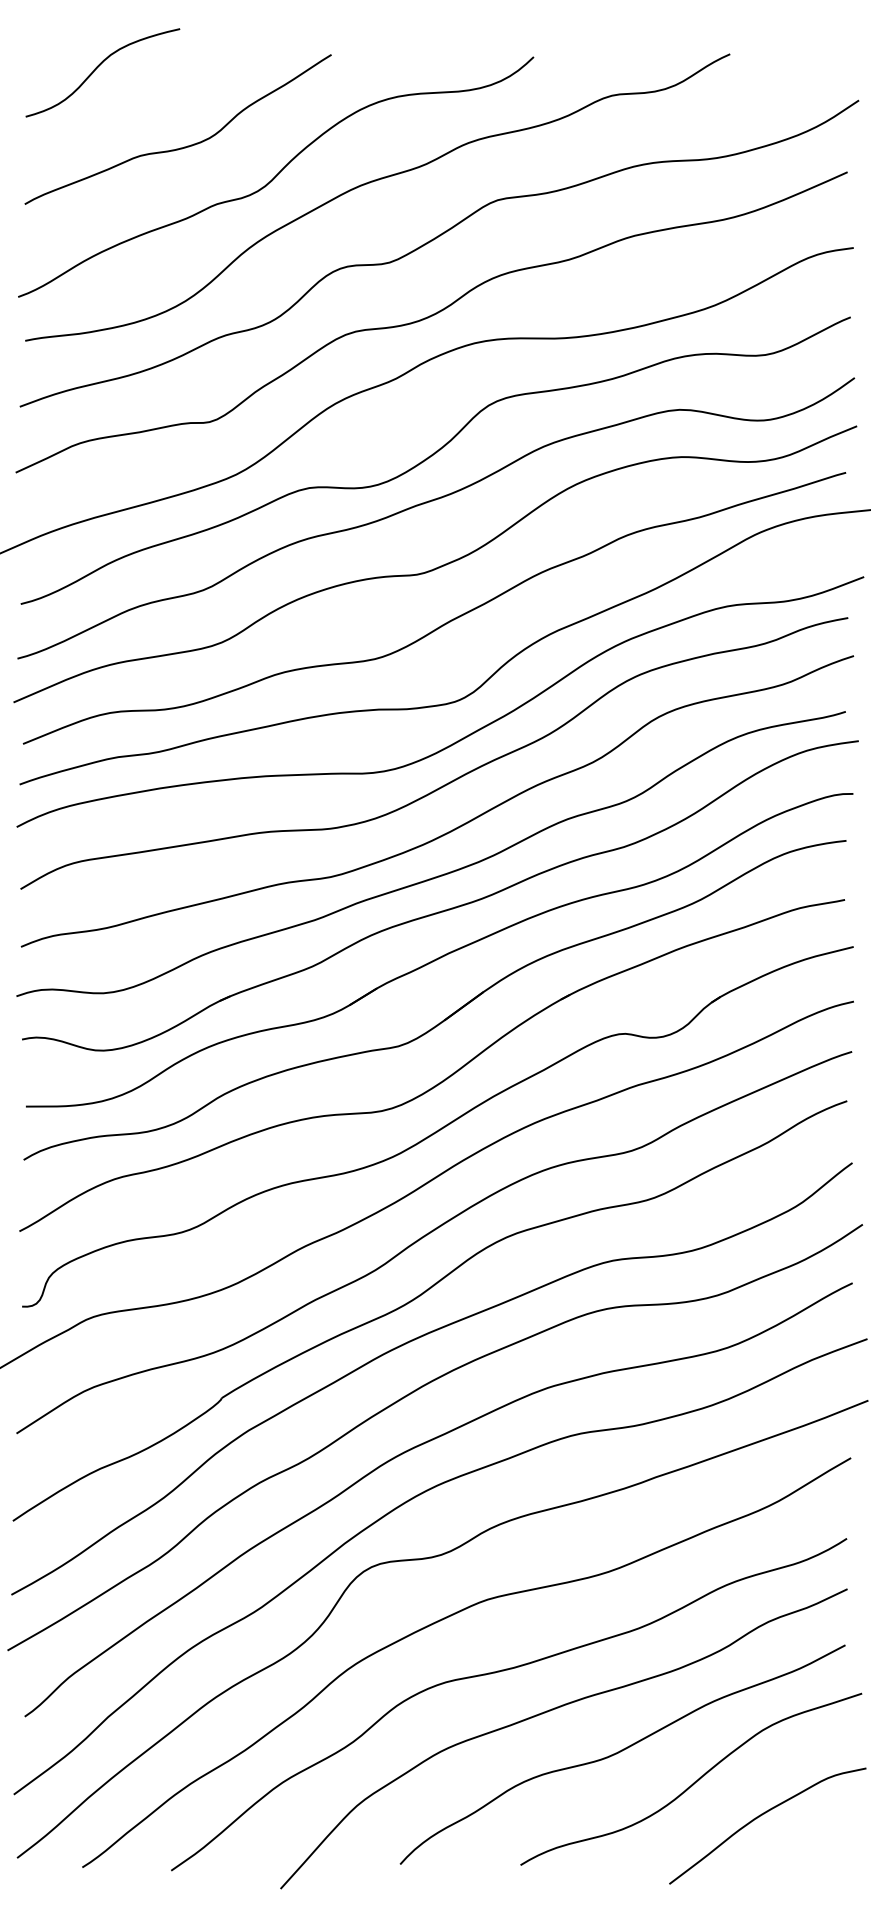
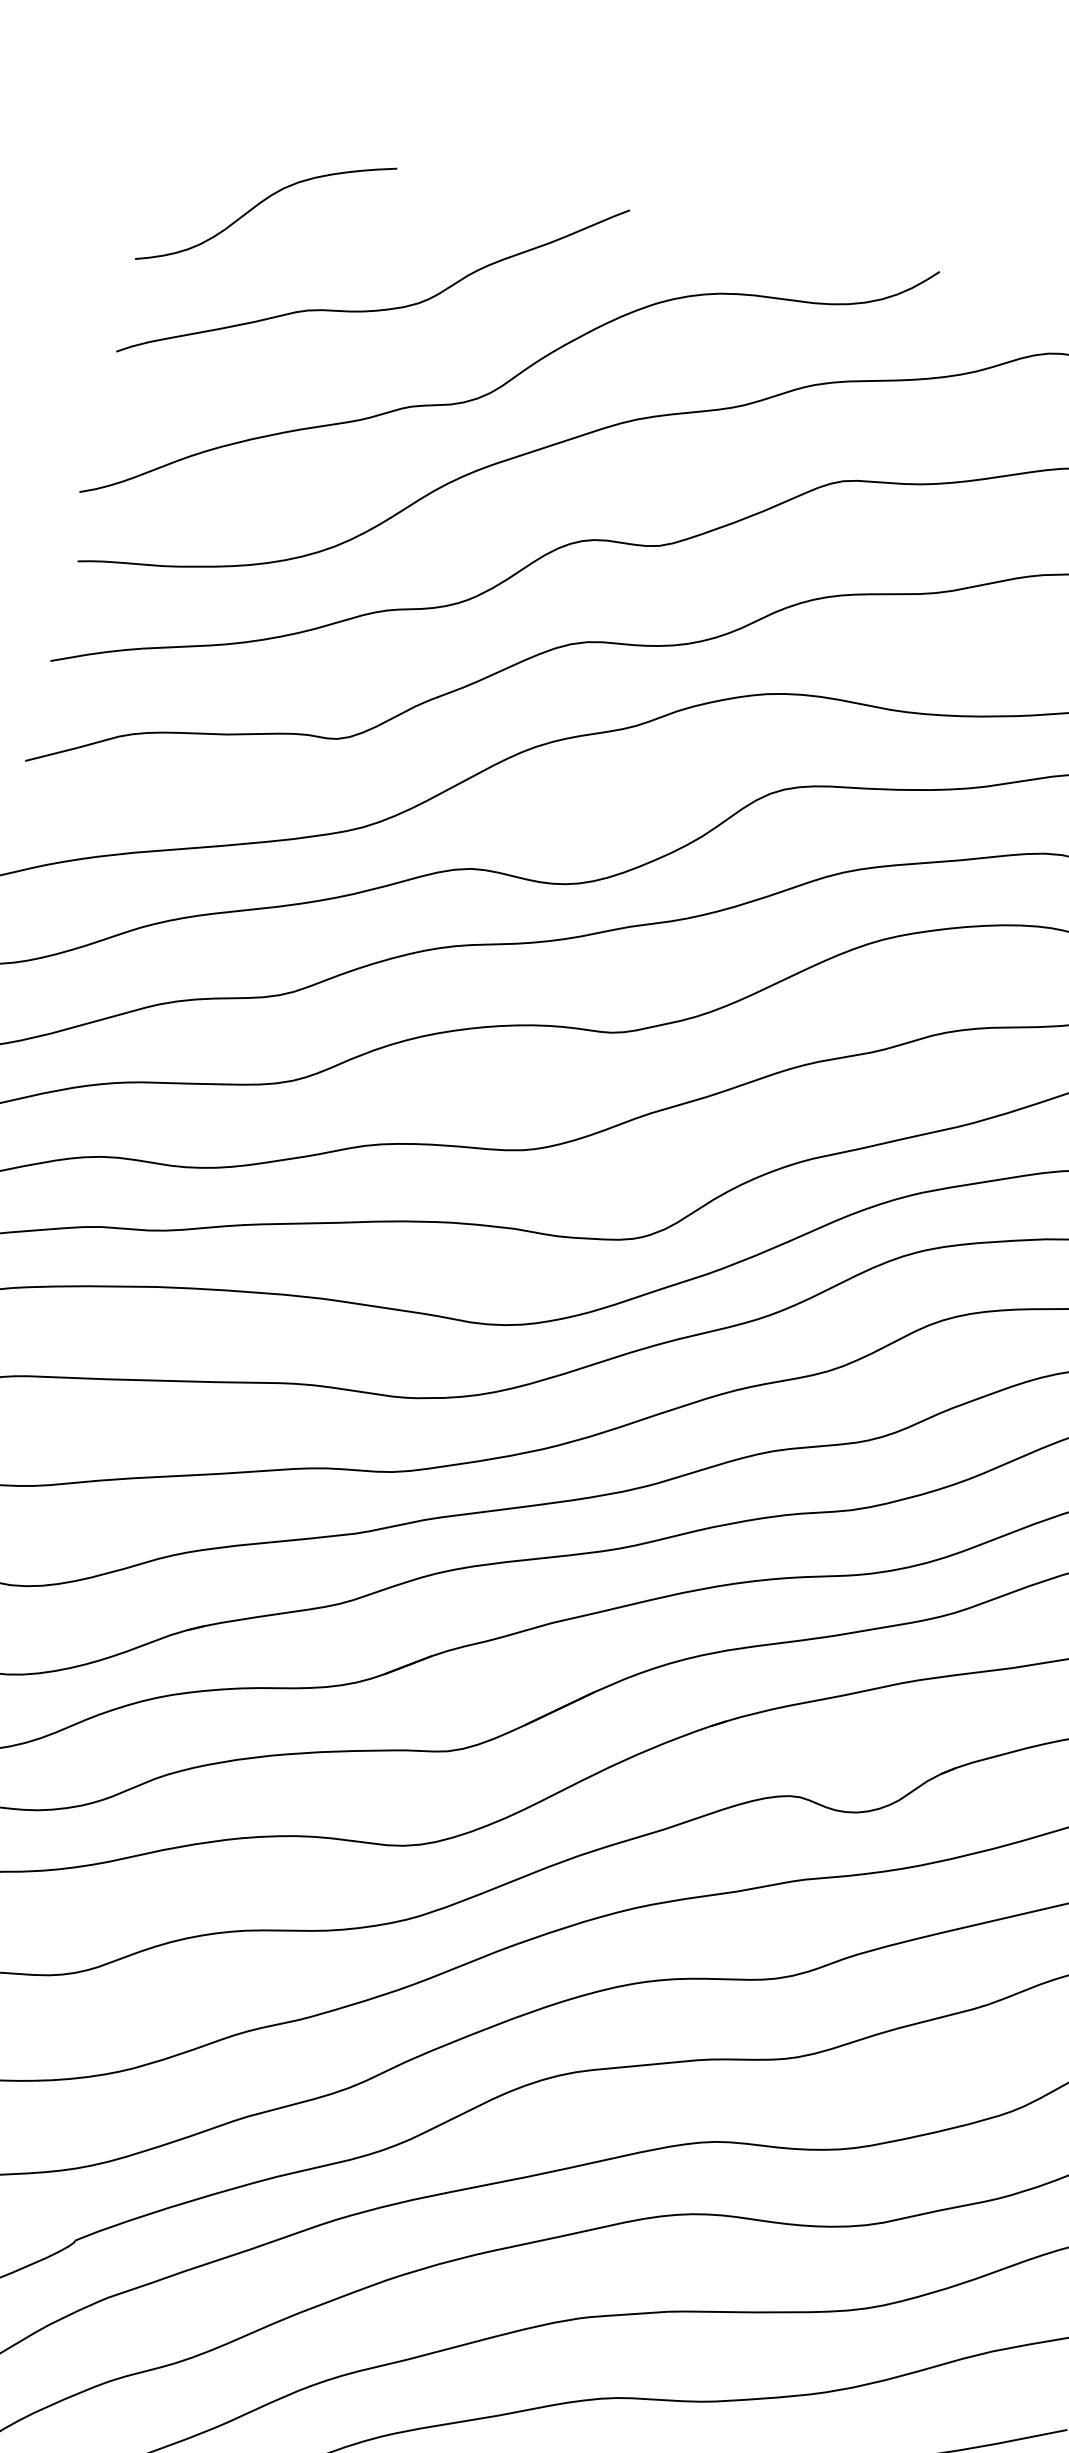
curve: (98, 67) -> (260, 204), moved

